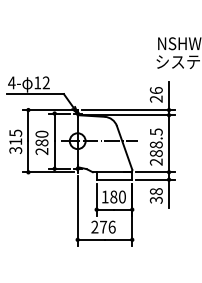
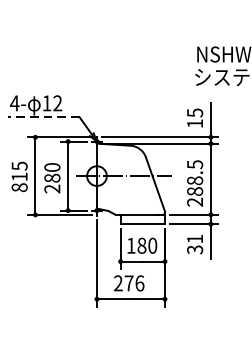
line: (35, 94) -> (44, 117), solid -> dashed
text: (155, 94) -> (193, 117), 26 -> 15
text: (15, 150) -> (19, 187), 315 -> 815
text: (155, 191) -> (193, 238), 38 -> 31

